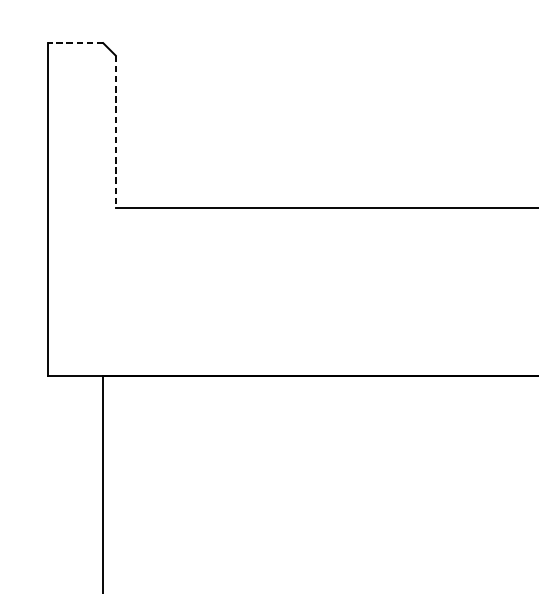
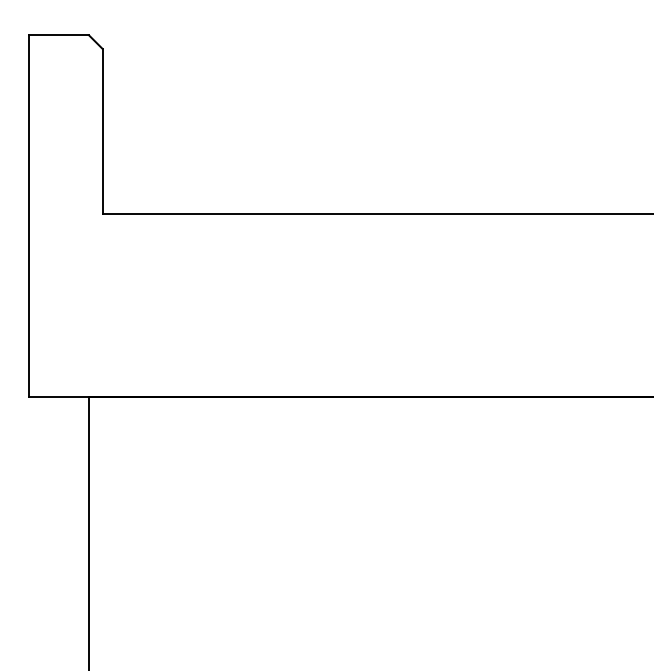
line: (76, 43) -> (59, 35), dashed -> solid
line: (115, 131) -> (102, 131), dashed -> solid

